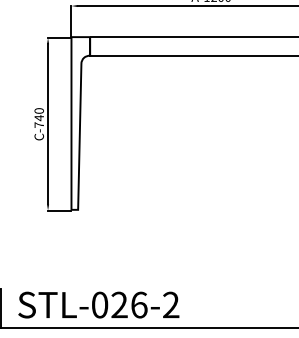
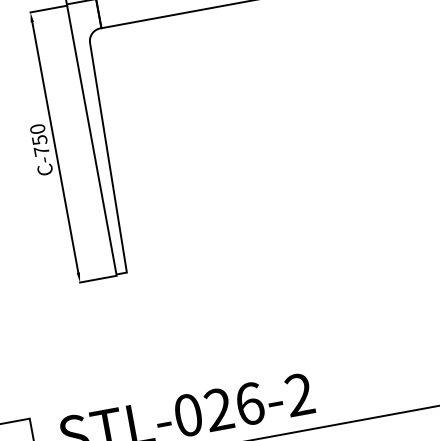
text: (38, 118) -> (38, 141), C-740 -> C-750

